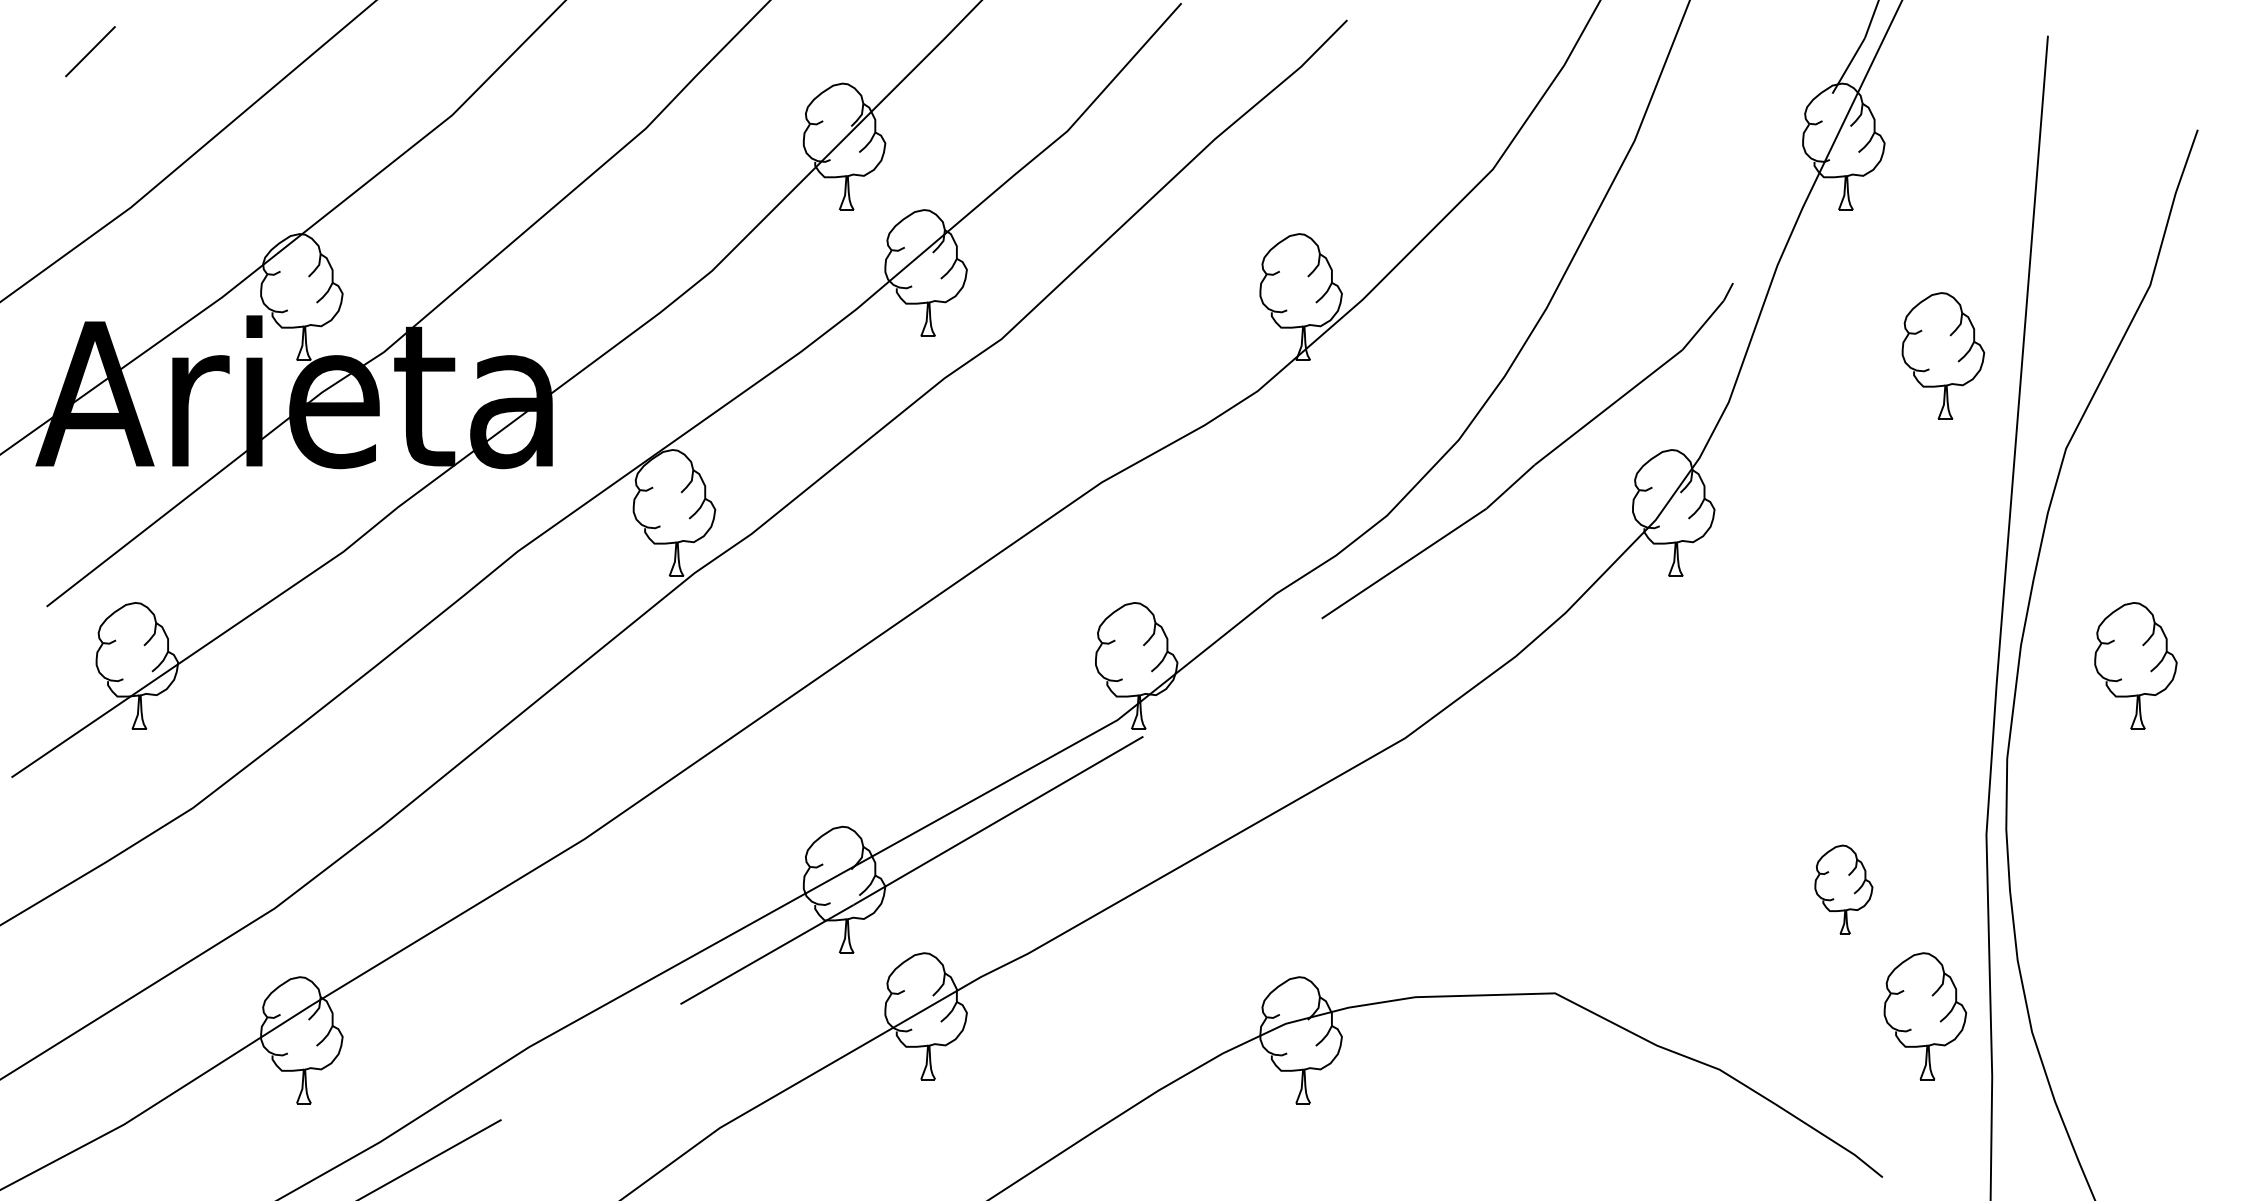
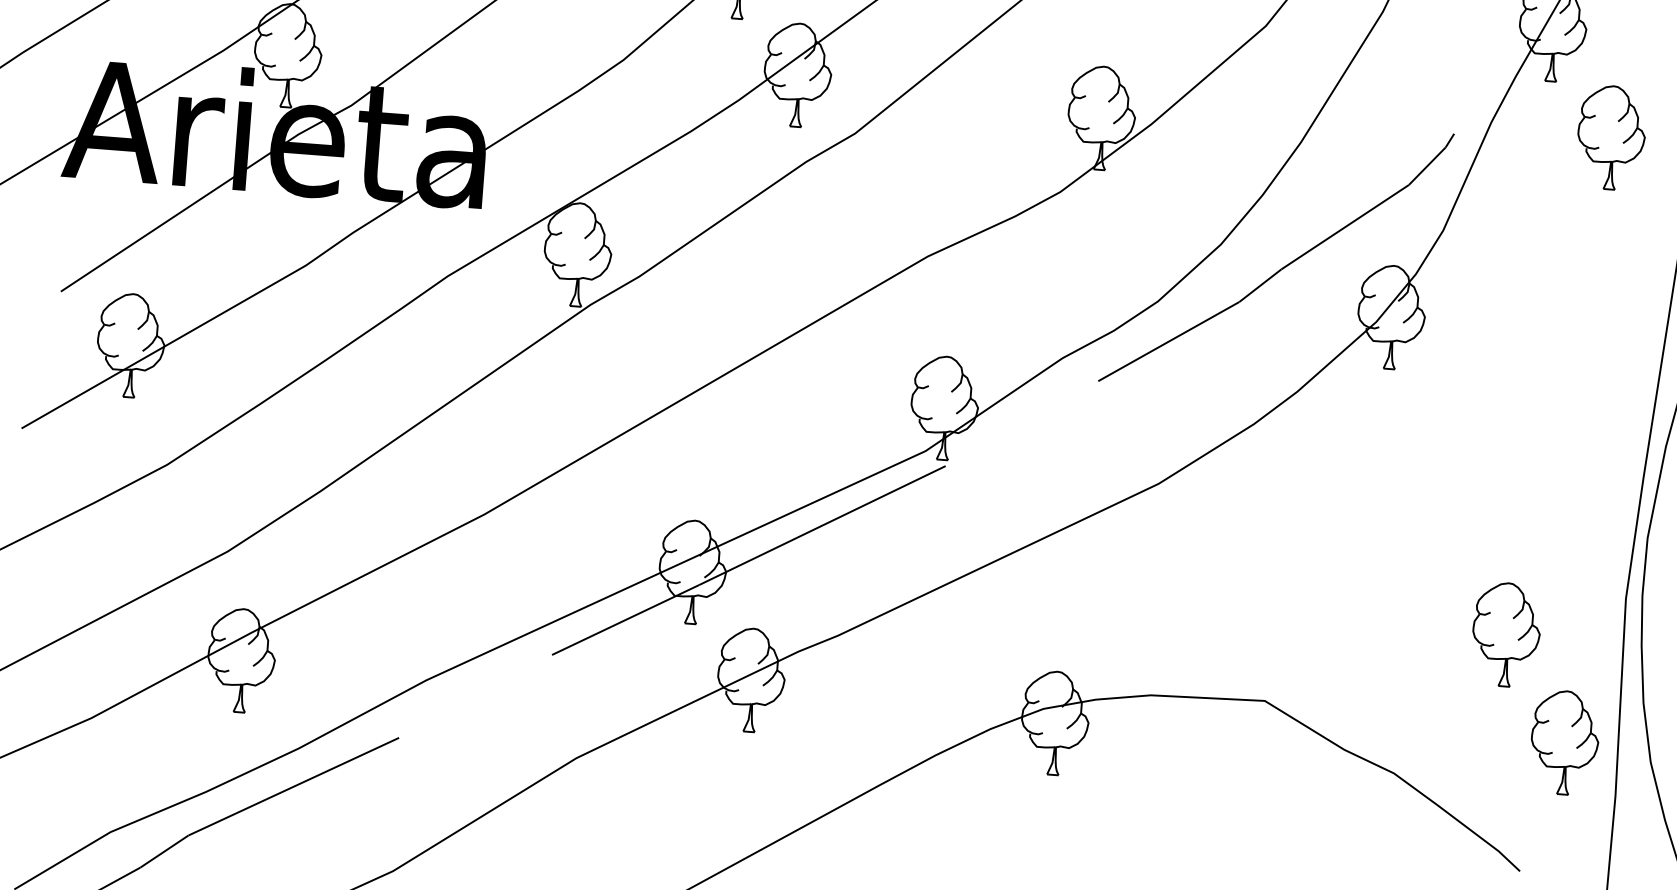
part: (1943, 355) -> (1611, 137), moved
part: (1843, 889) -> (1506, 634), size x1.43

